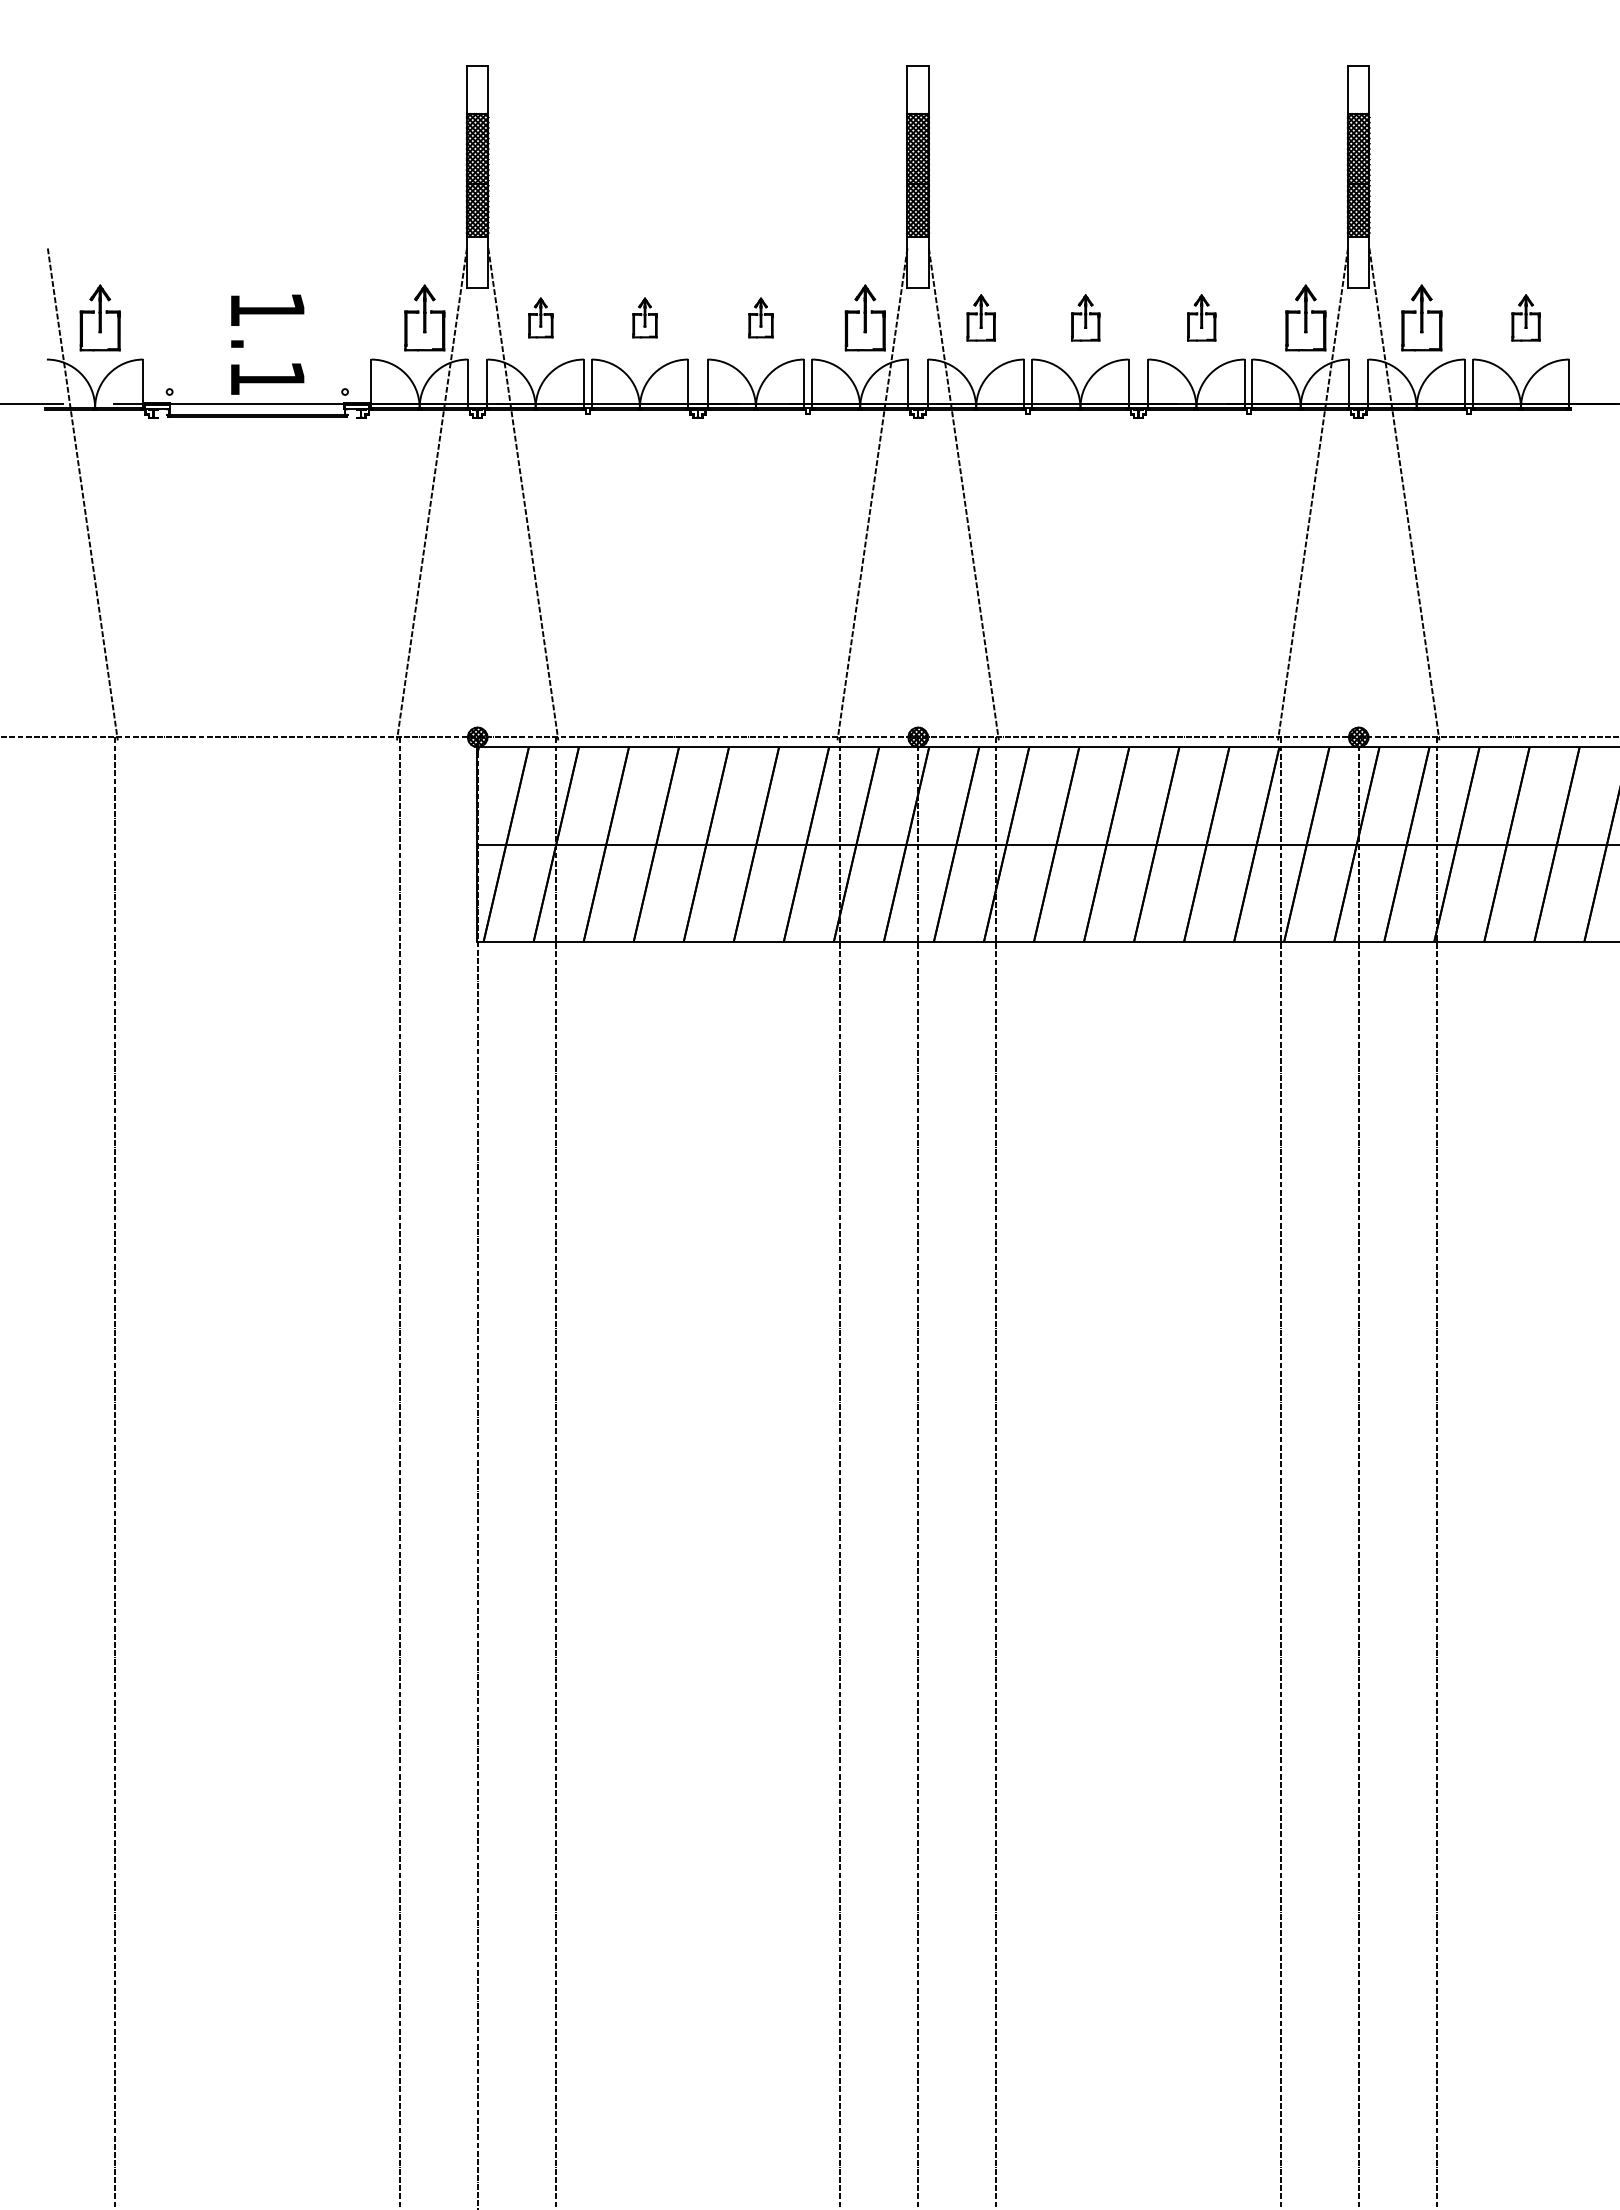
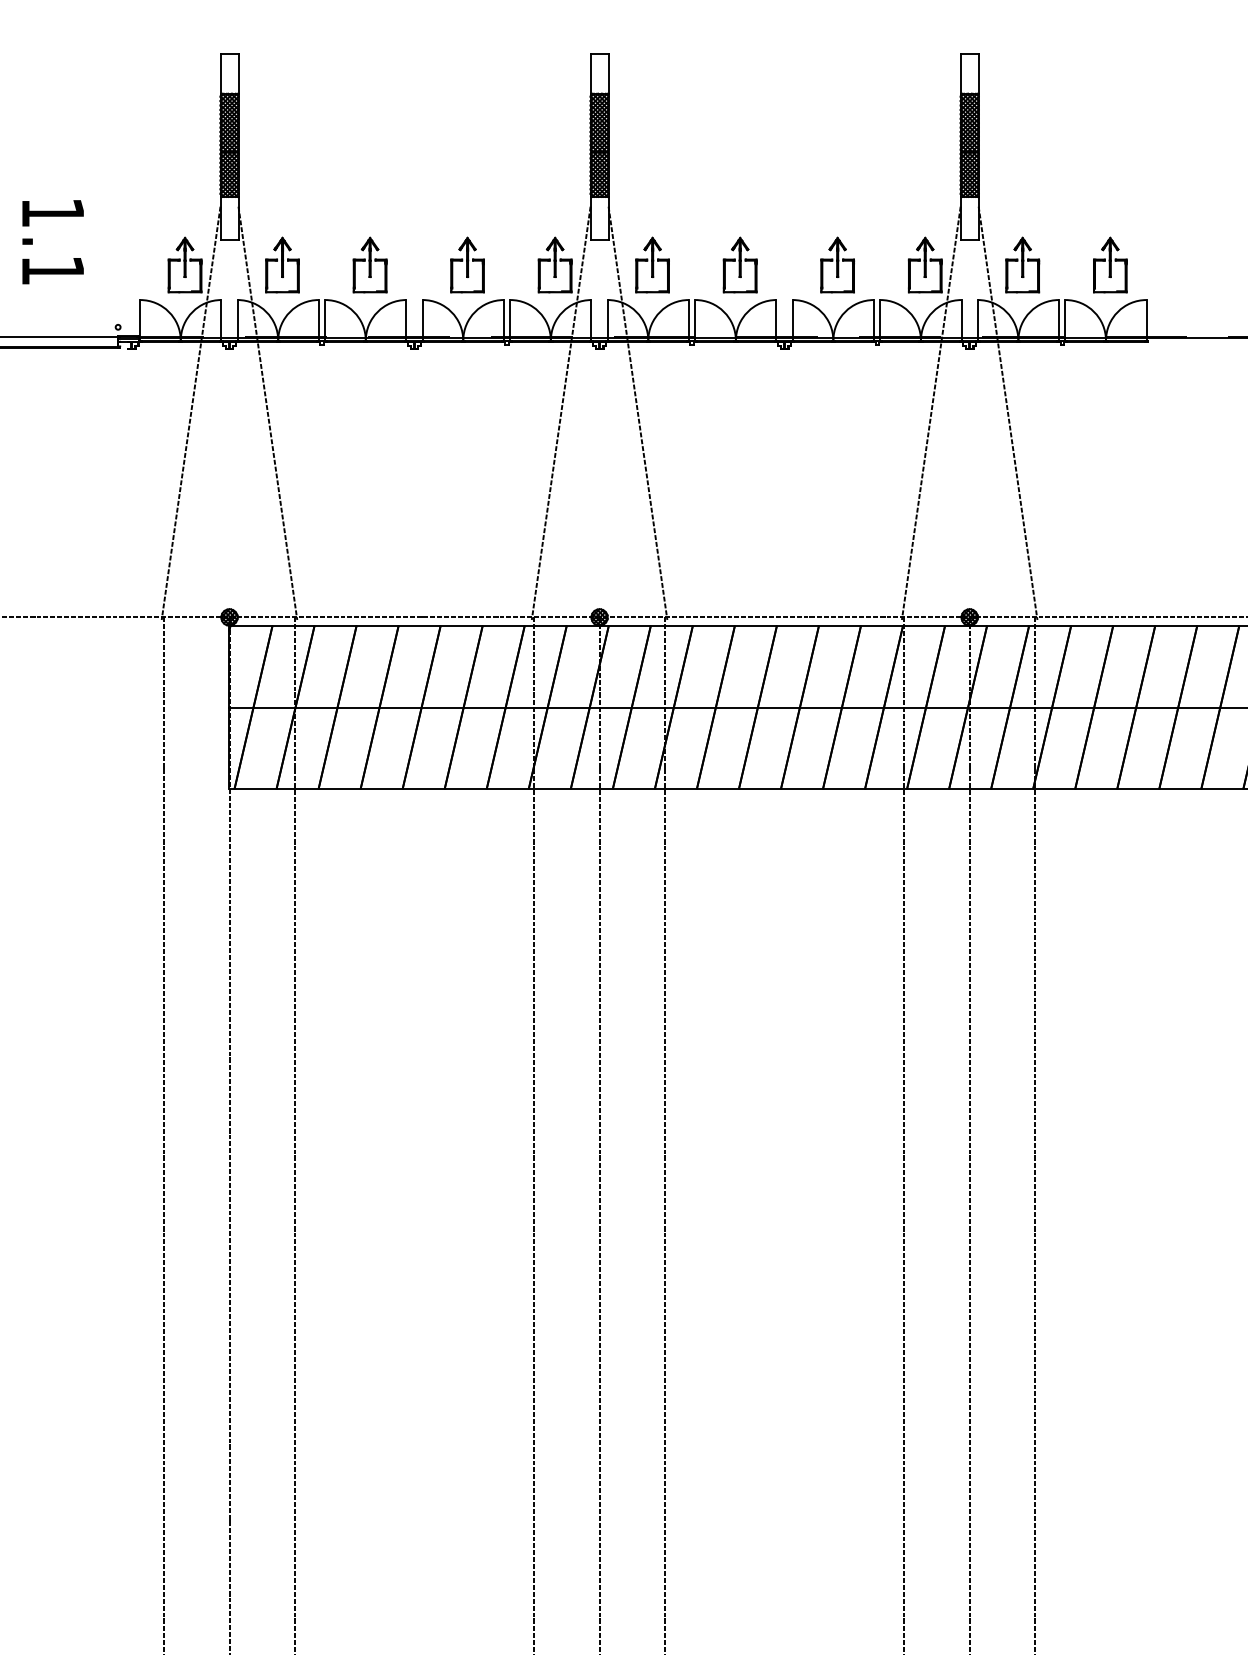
part: (540, 317) -> (282, 264), size x1.67
part: (644, 317) -> (369, 264), size x1.67
part: (760, 317) -> (467, 264), size x1.67
part: (980, 317) -> (651, 264), size x1.43
part: (1085, 317) -> (740, 264), size x1.43
part: (1201, 317) -> (837, 264), size x1.43
part: (1525, 317) -> (1109, 264), size x1.43
text: (267, 344) -> (52, 242), moved

